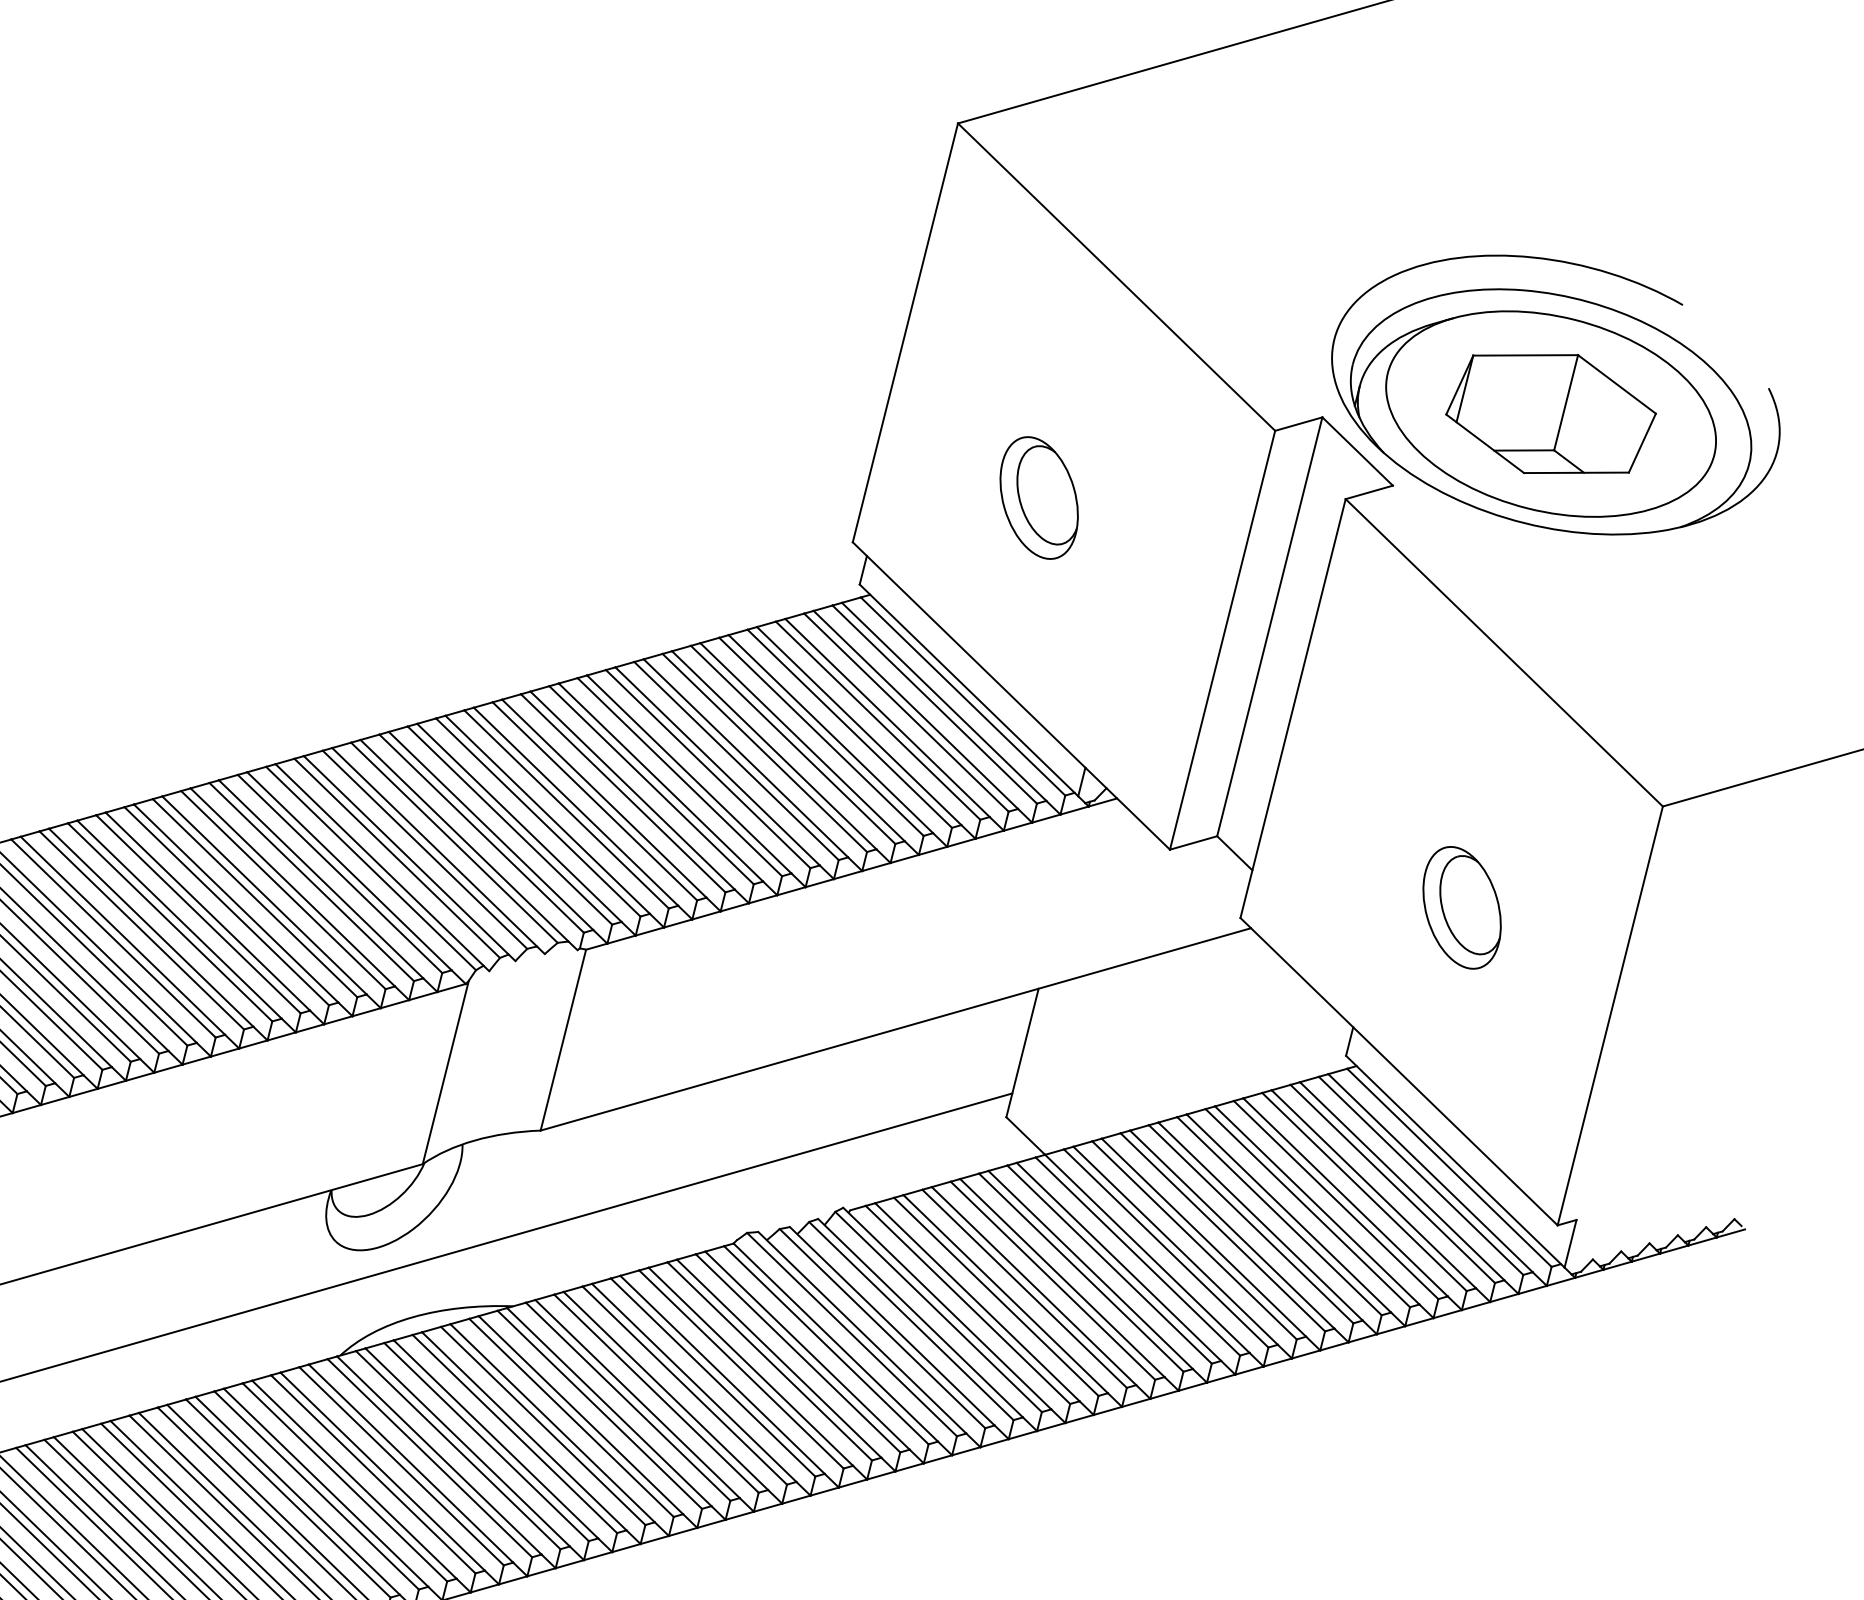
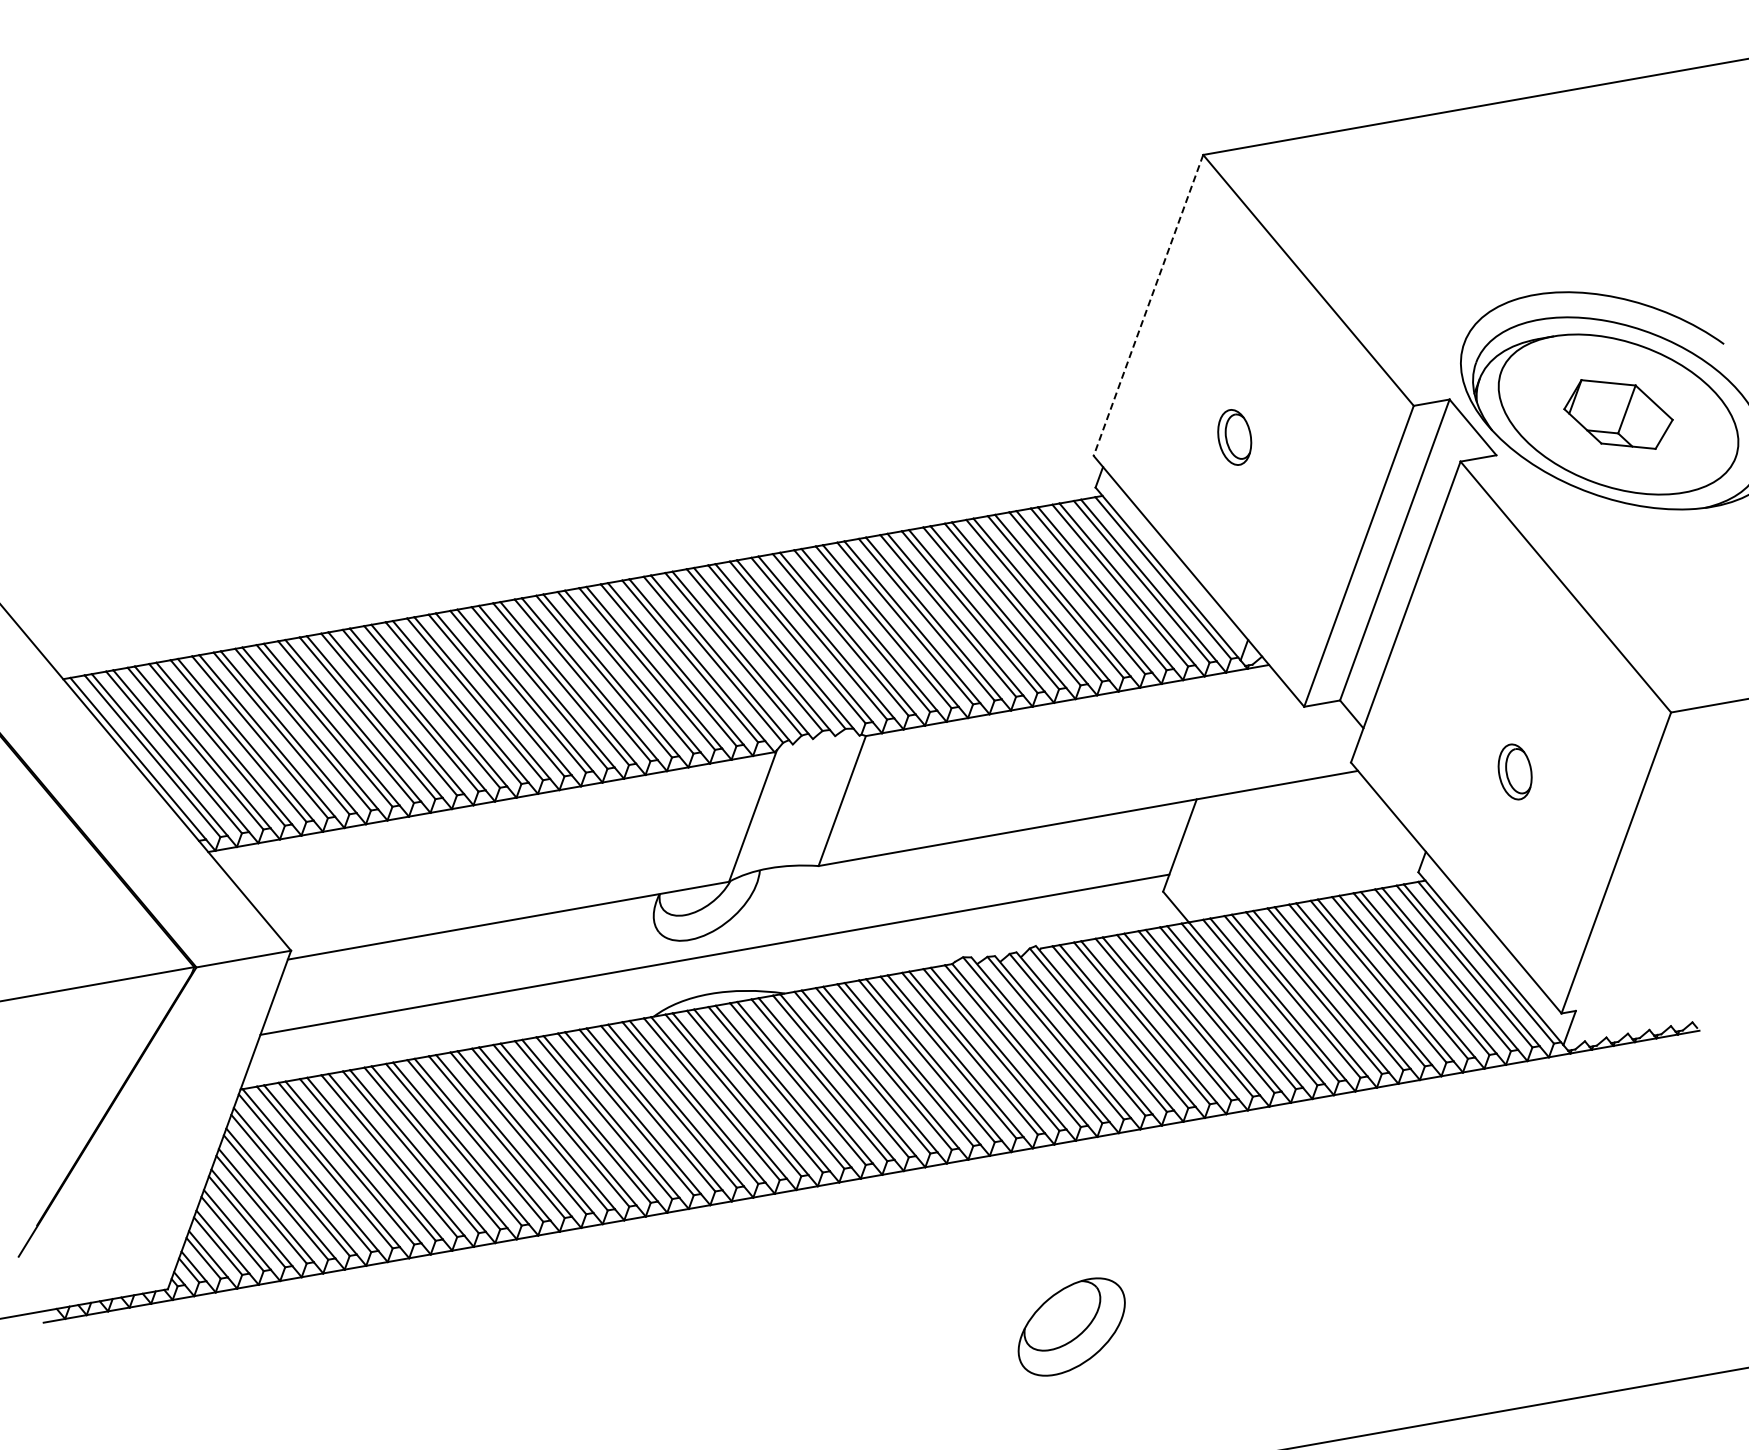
line: (905, 332) -> (1148, 305), solid -> dashed
part: (1551, 414) -> (1618, 414), size x0.7
part: (1039, 498) -> (1234, 437), size x0.6
part: (1460, 907) -> (1514, 771), size x0.6

